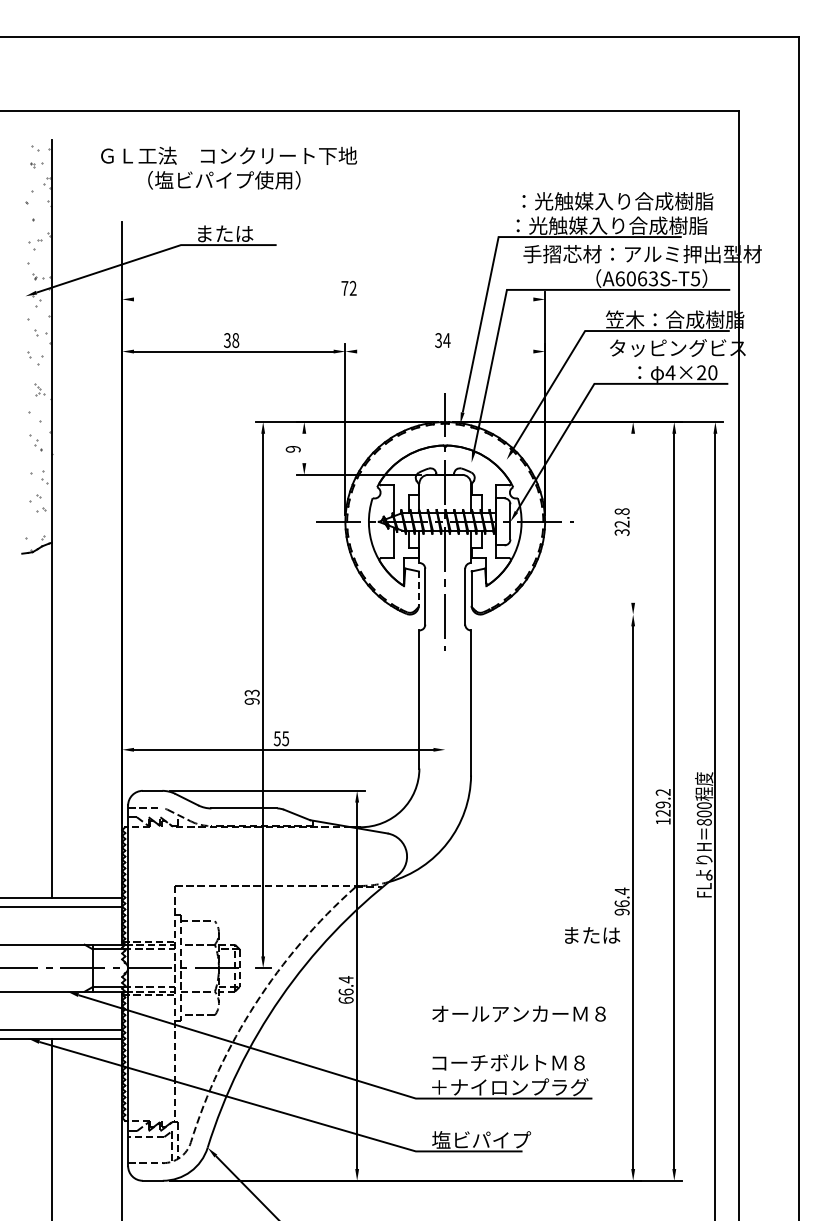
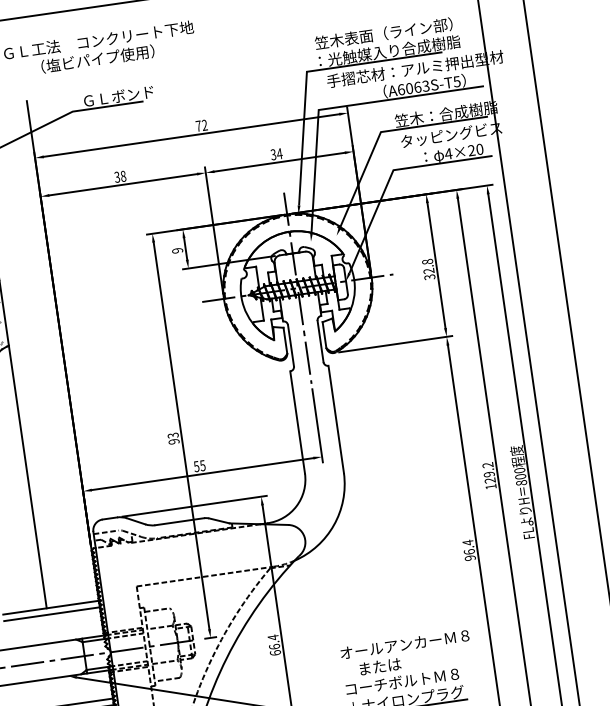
text: (614, 201) -> (388, 33), ：光触媒入り合成樹脂 -> 笠木表面（ライン部）
text: (244, 233) -> (118, 96), または -> ＧＬボンド
line: (333, 299) -> (191, 135), added
line: (445, 351) -> (279, 162), added
line: (304, 448) -> (185, 248), added
line: (633, 517) -> (436, 264), added
line: (418, 589) -> (285, 341), dashed -> solid
line: (563, 614) -> (395, 344), added
line: (445, 707) -> (317, 425), added
text: (592, 935) -> (380, 666), moved

